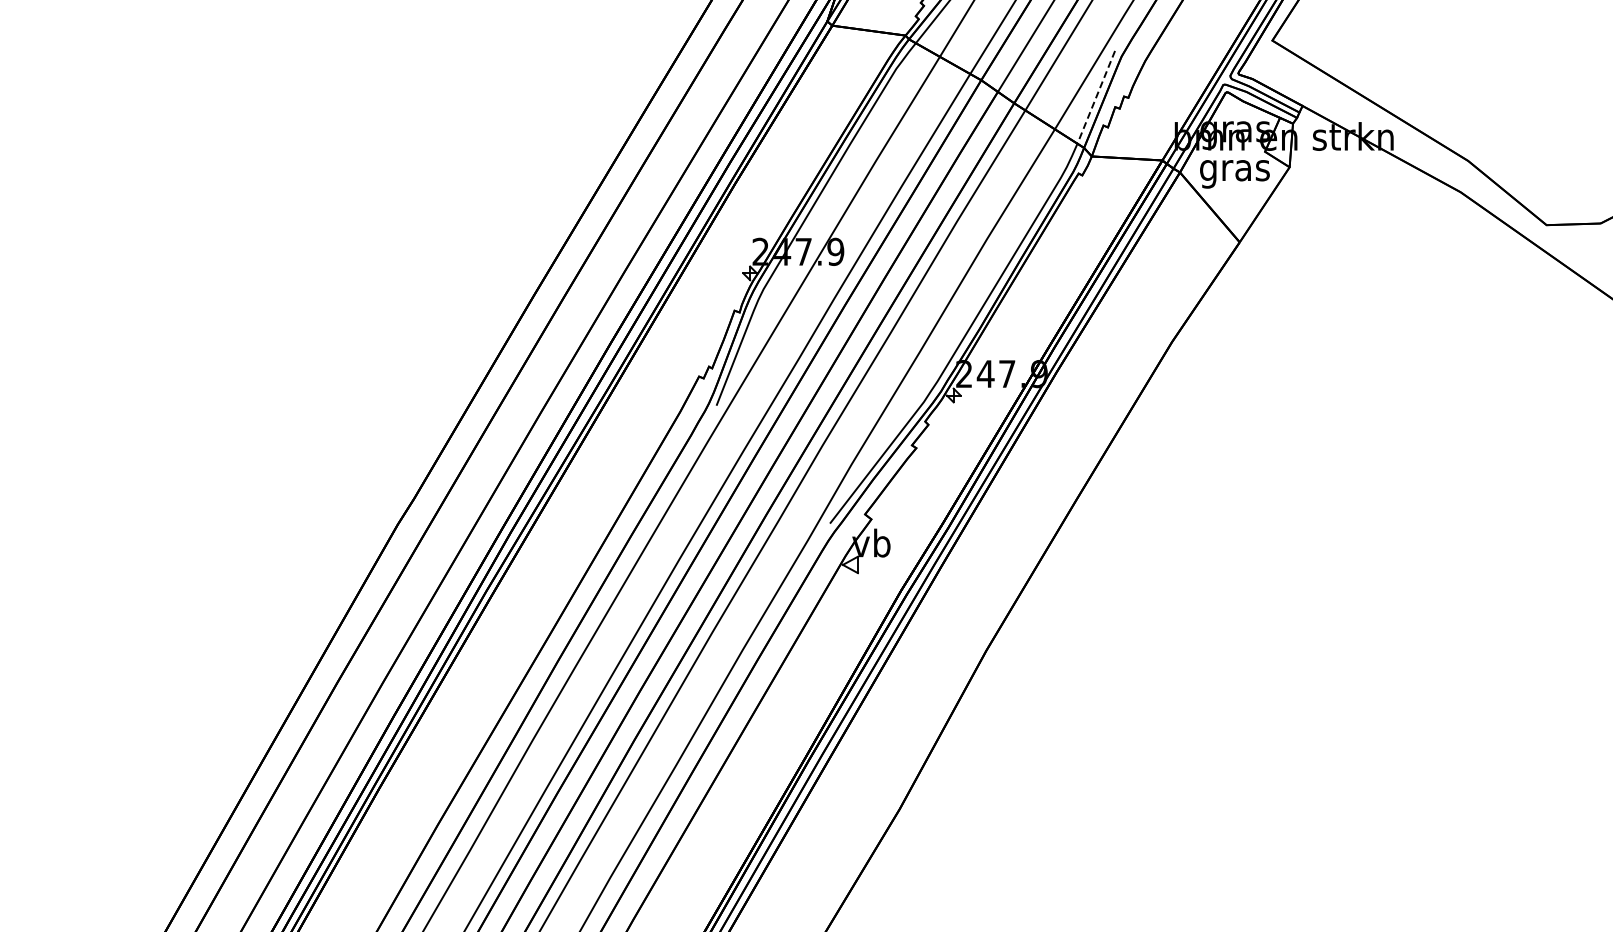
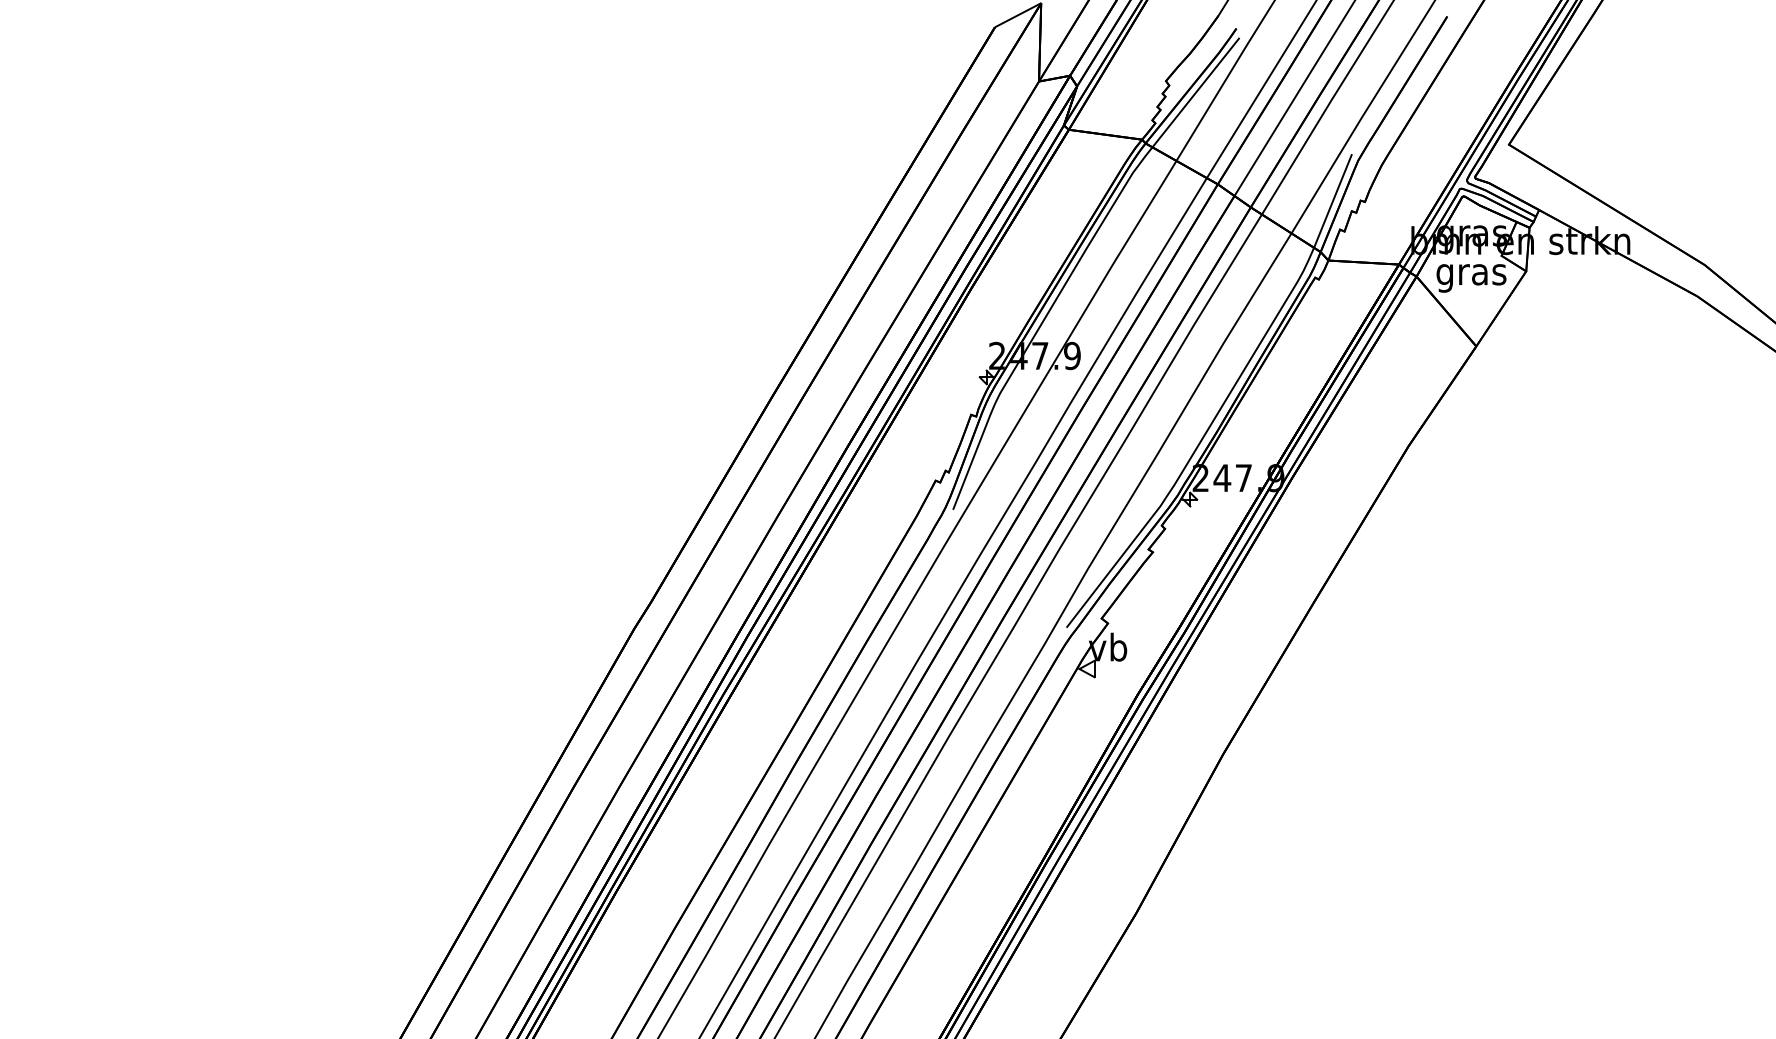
line: (1095, 97) -> (1332, 201), dashed -> solid

